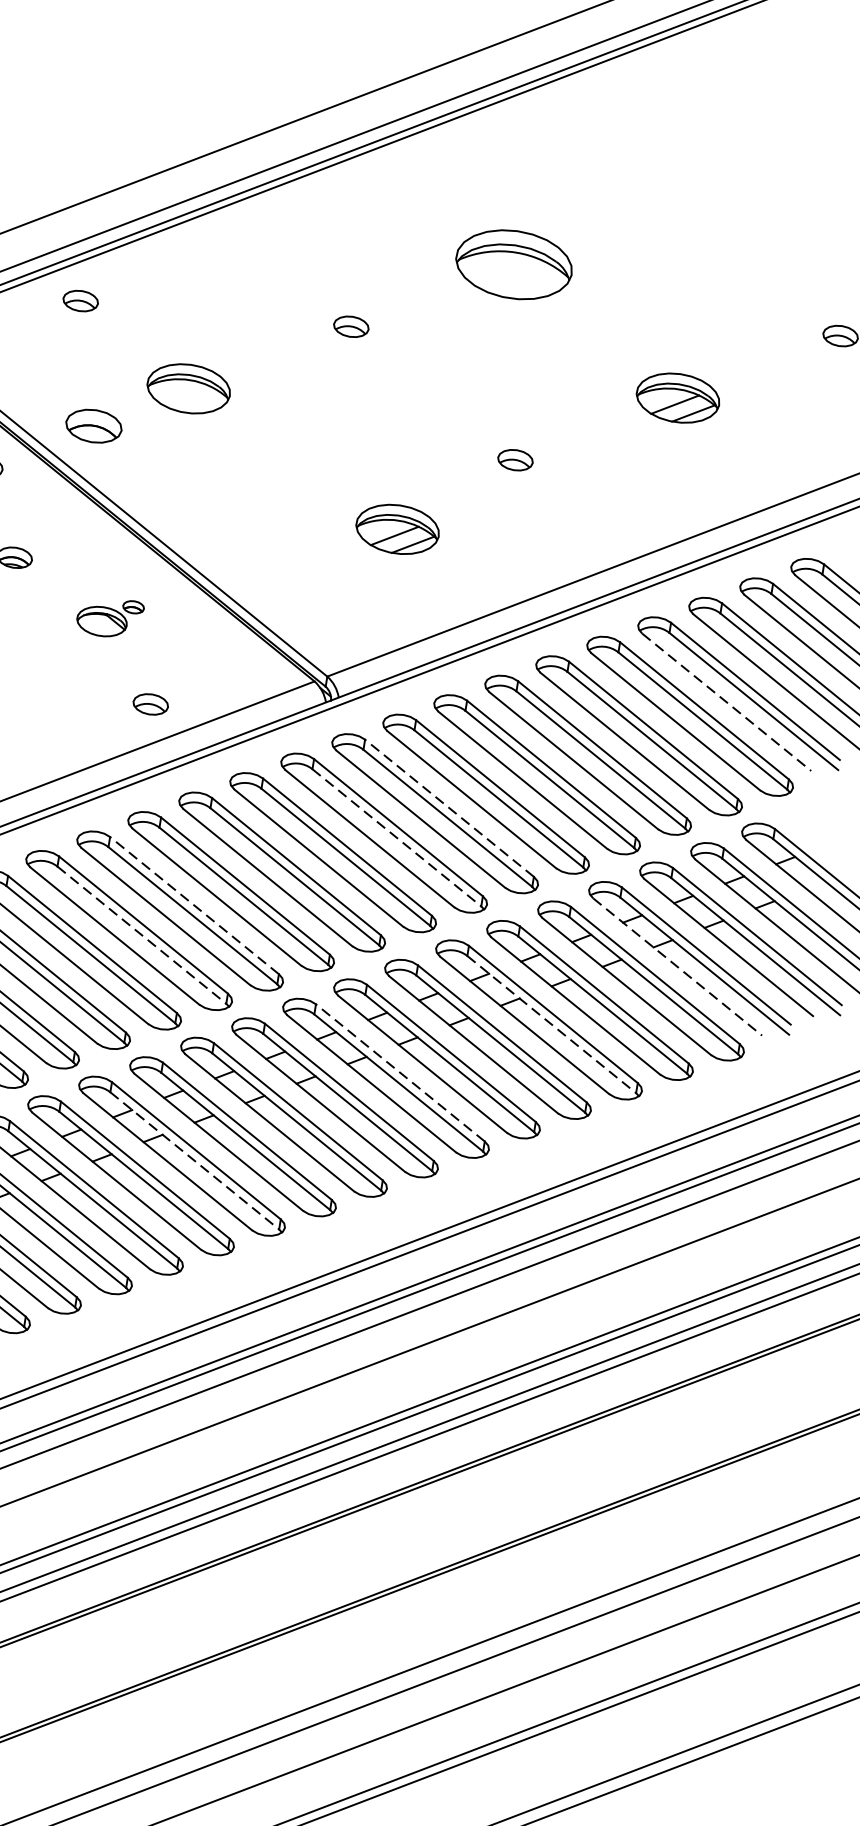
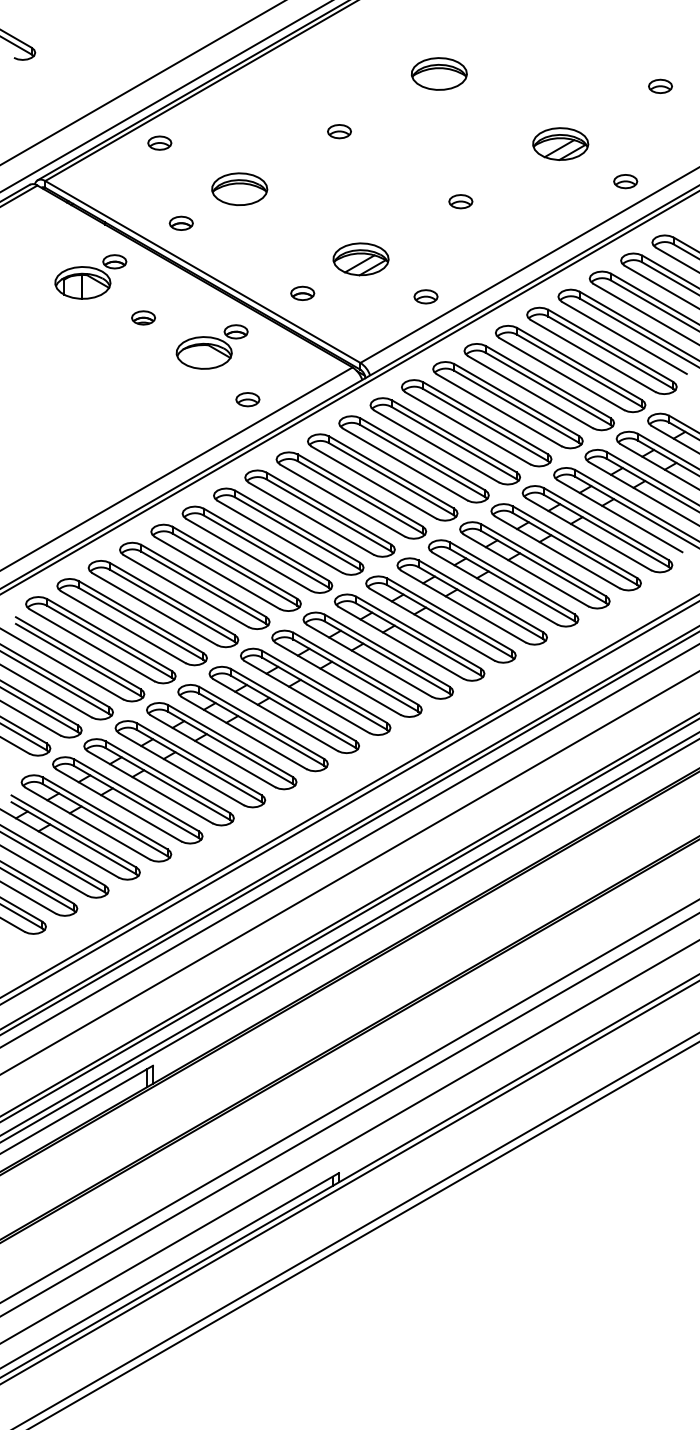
part: (512, 263) -> (438, 73), size x0.71
part: (92, 424) -> (180, 222), size x0.62
part: (765, 469) -> (625, 181), added
part: (396, 529) -> (360, 259), moved
part: (257, 557) -> (302, 292), added
part: (440, 593) -> (425, 296), added
part: (109, 616) -> (211, 346), size x1.67
line: (726, 703) -> (624, 338), dashed -> solid
line: (448, 808) -> (453, 436), dashed -> solid
line: (397, 838) -> (423, 461), dashed -> solid
line: (194, 905) -> (297, 526), dashed -> solid
line: (142, 935) -> (266, 551), dashed -> solid
line: (678, 967) -> (620, 516), dashed -> solid
line: (552, 1025) -> (544, 567), dashed -> solid
line: (399, 1072) -> (449, 614), dashed -> solid
line: (194, 1160) -> (324, 693), dashed -> solid

